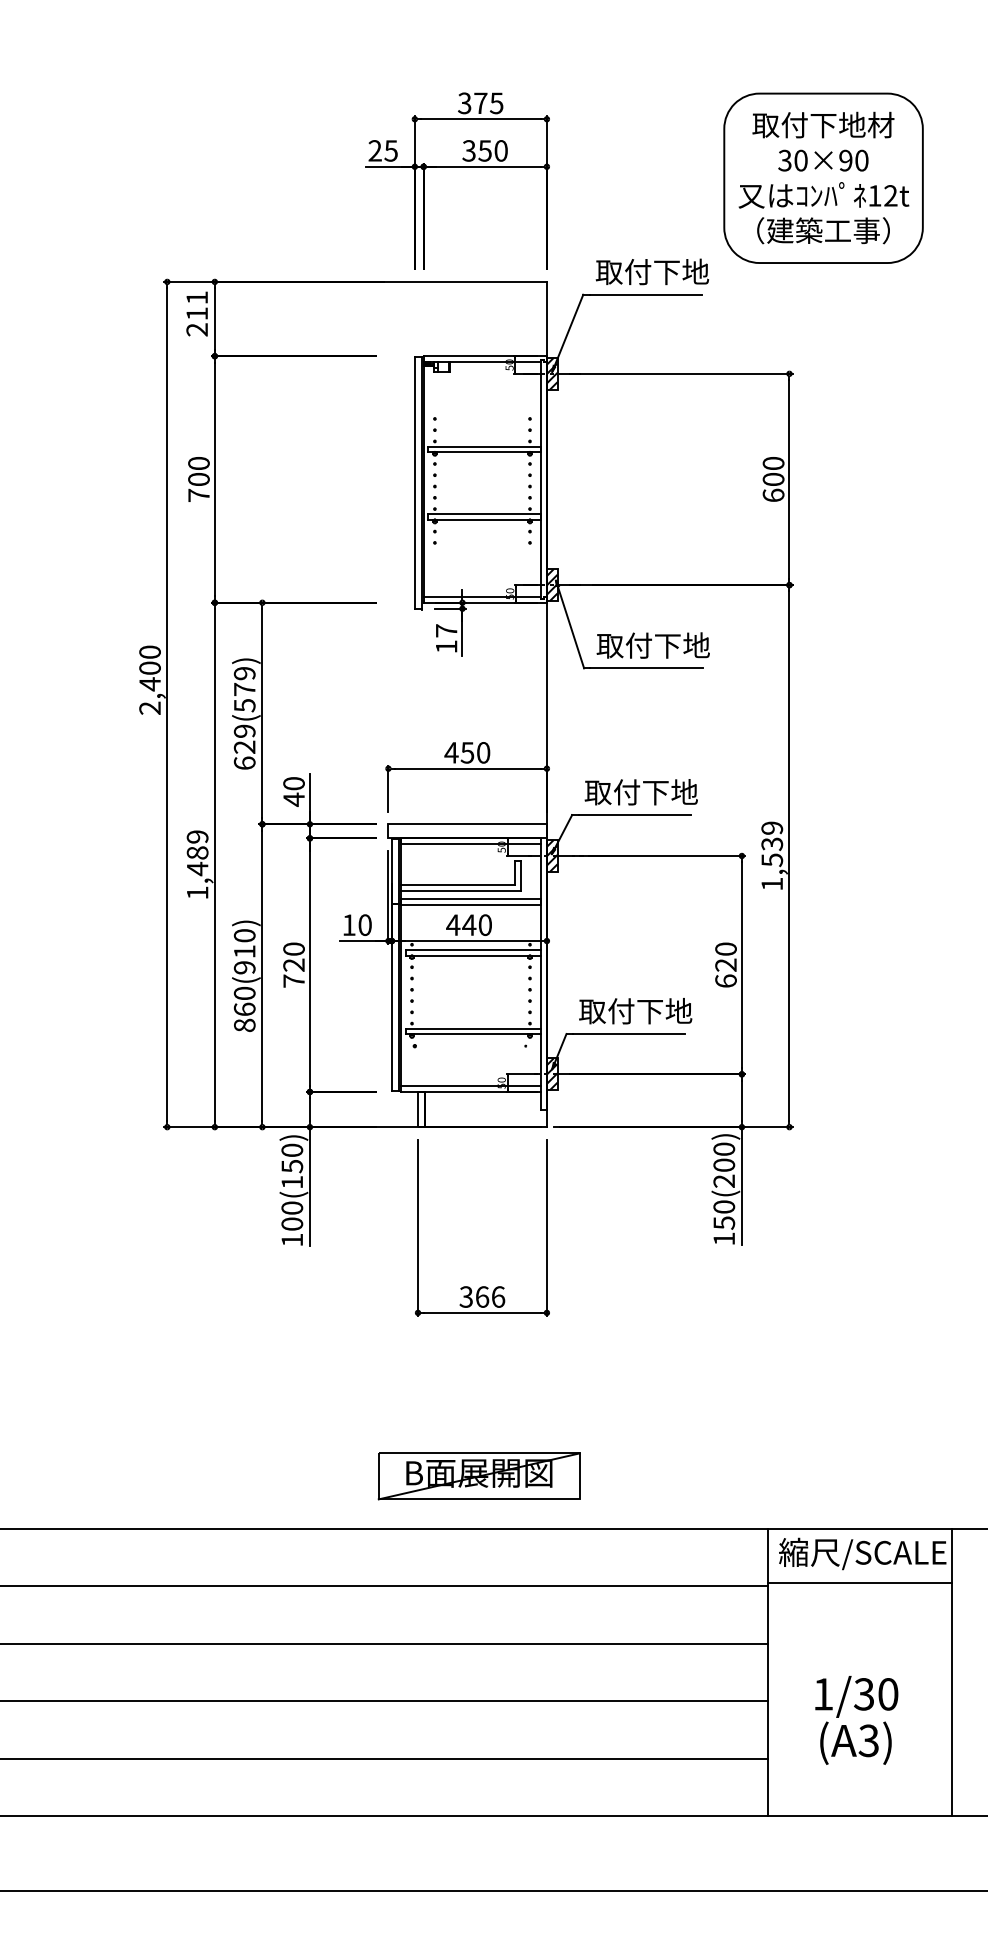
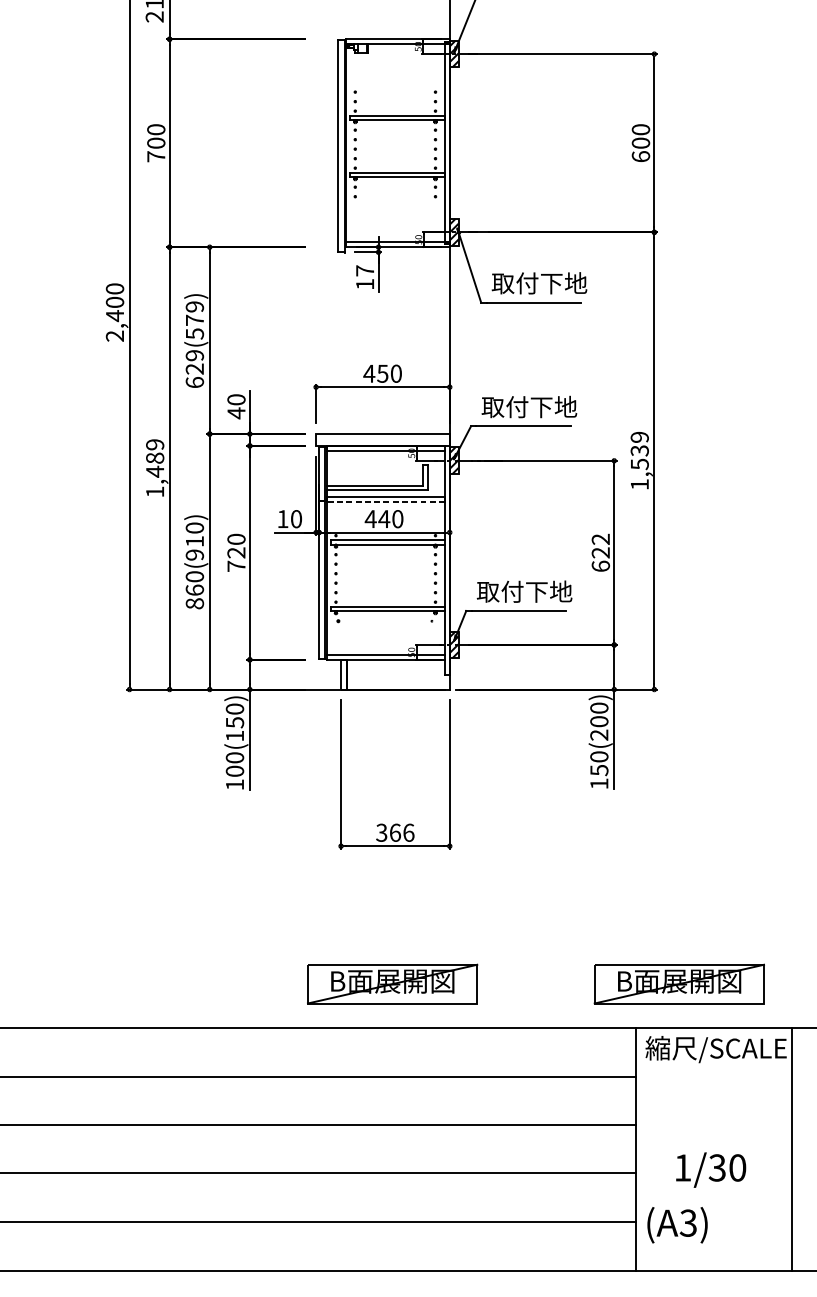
line: (470, 904) -> (385, 501), solid -> dashed
text: (725, 948) -> (600, 538), 620 -> 622
part: (818, 1476) -> (678, 984), added
line: (859, 1583) -> (713, 1074), removed
text: (855, 1742) -> (677, 1224), moved

